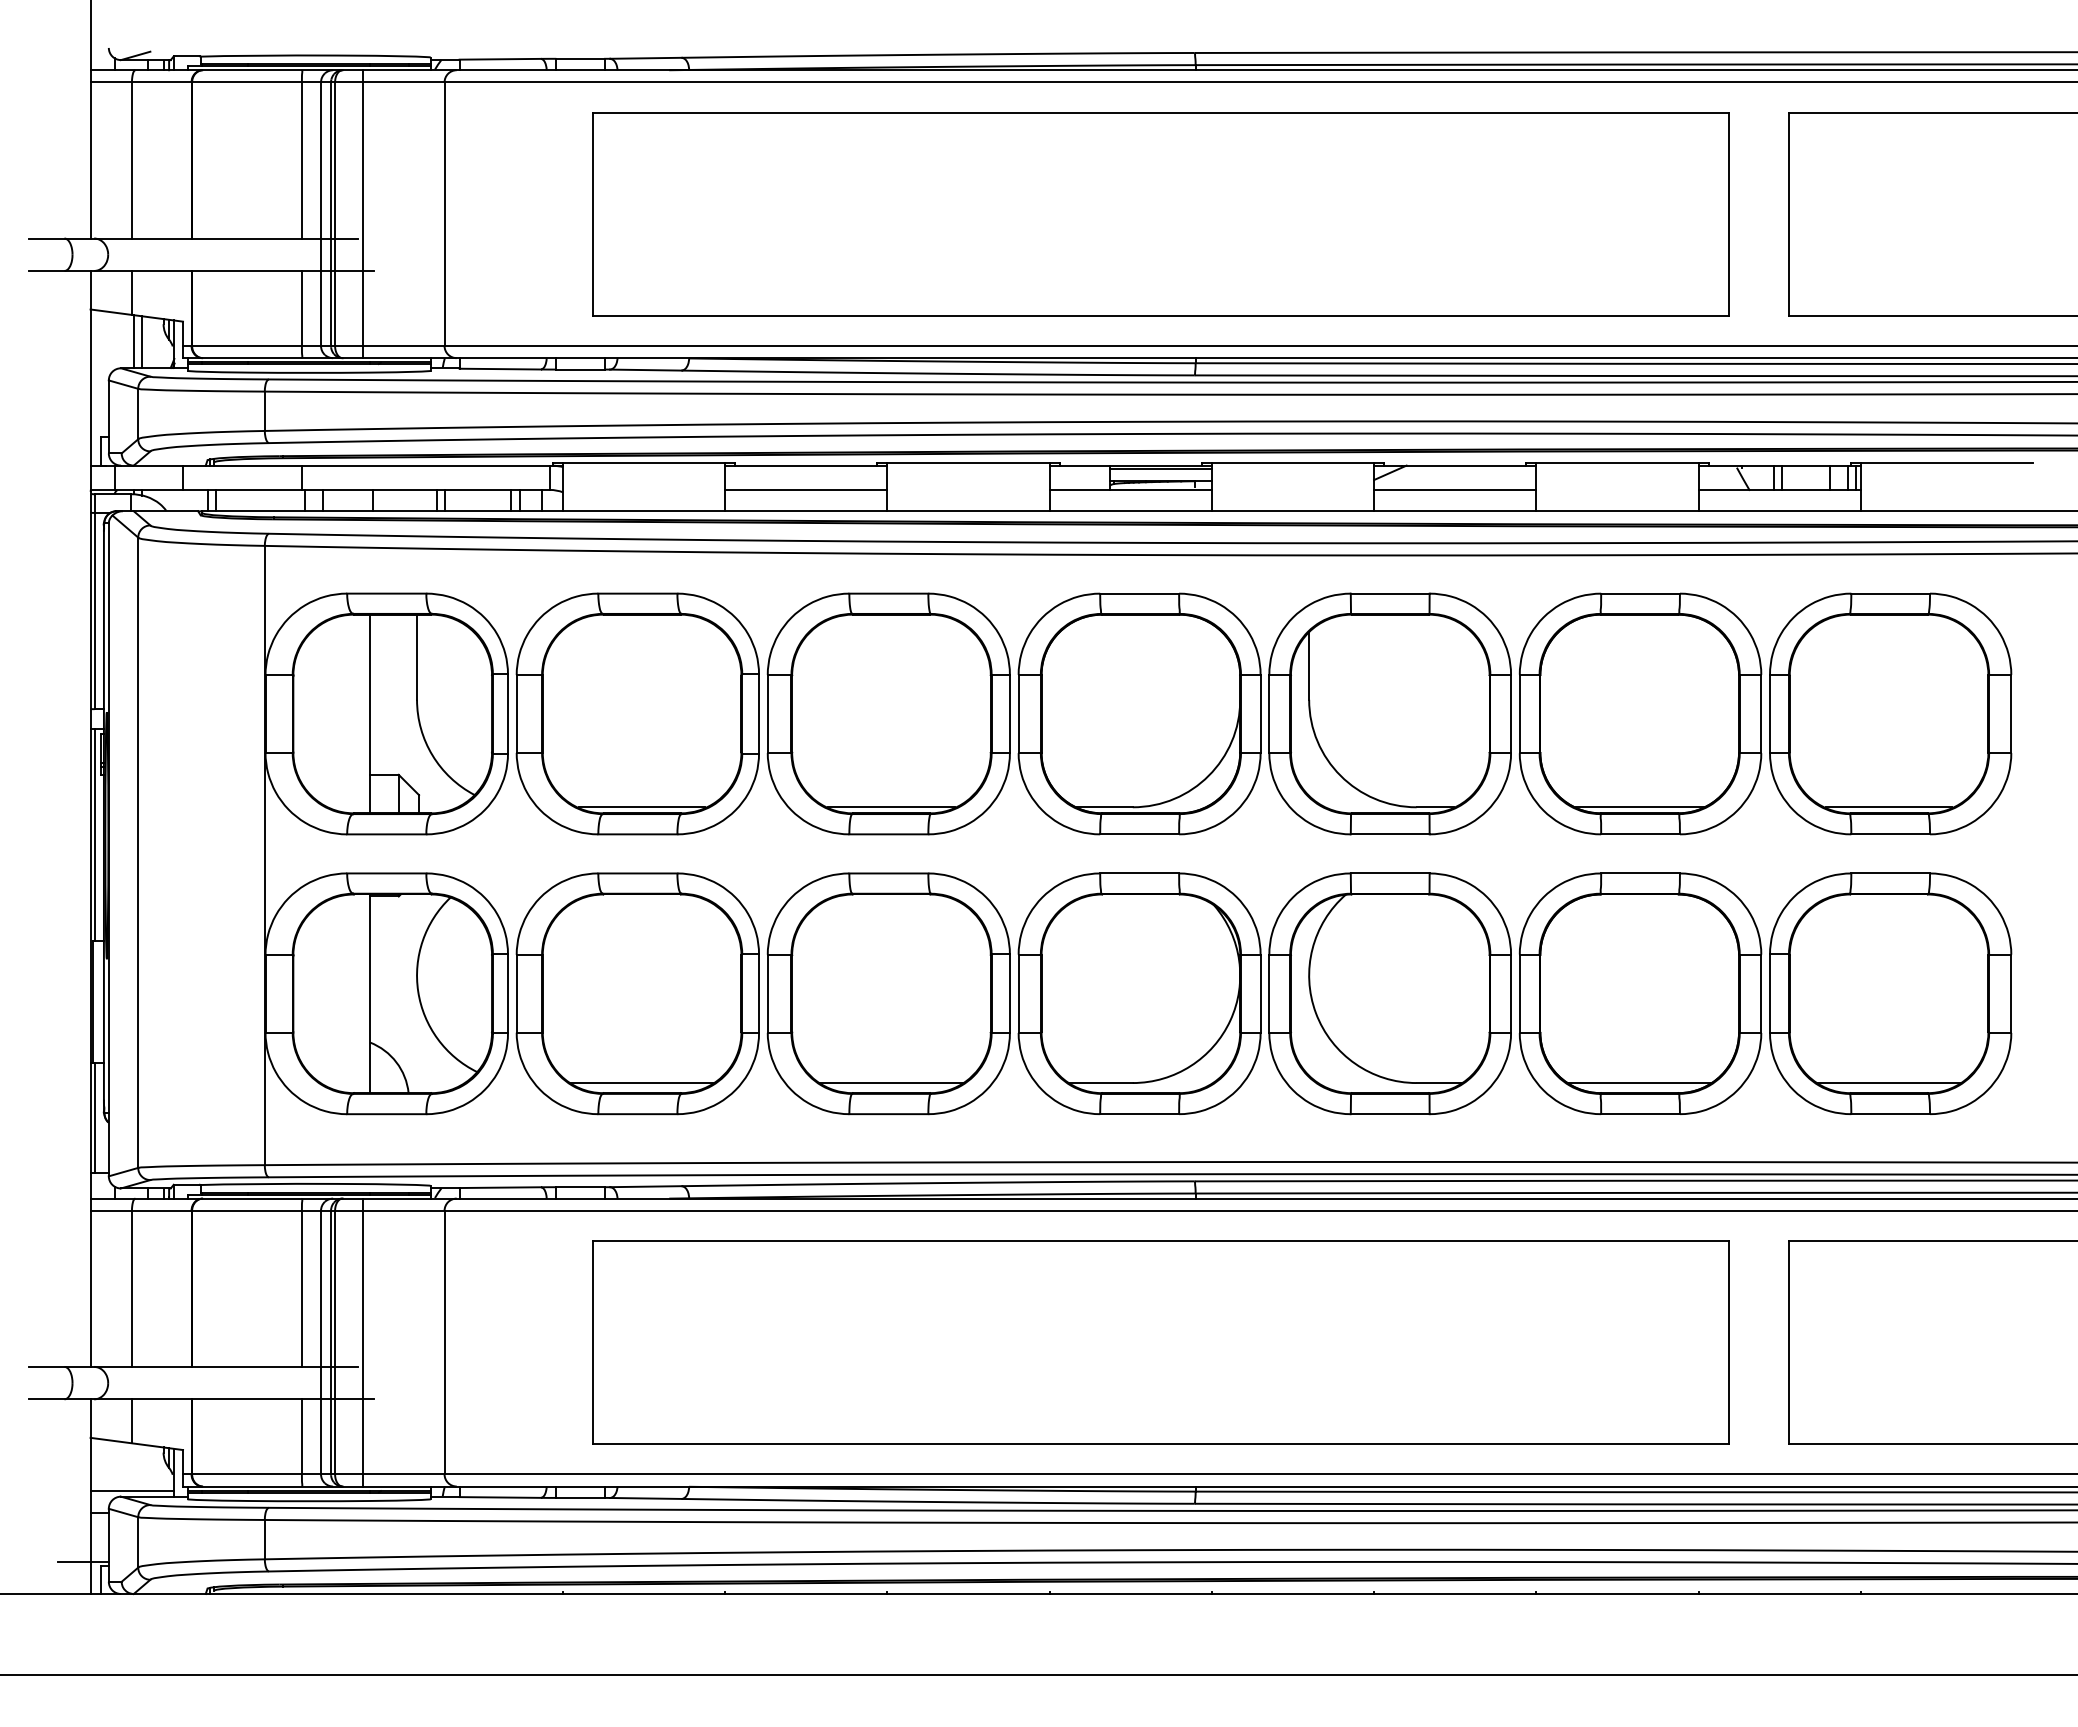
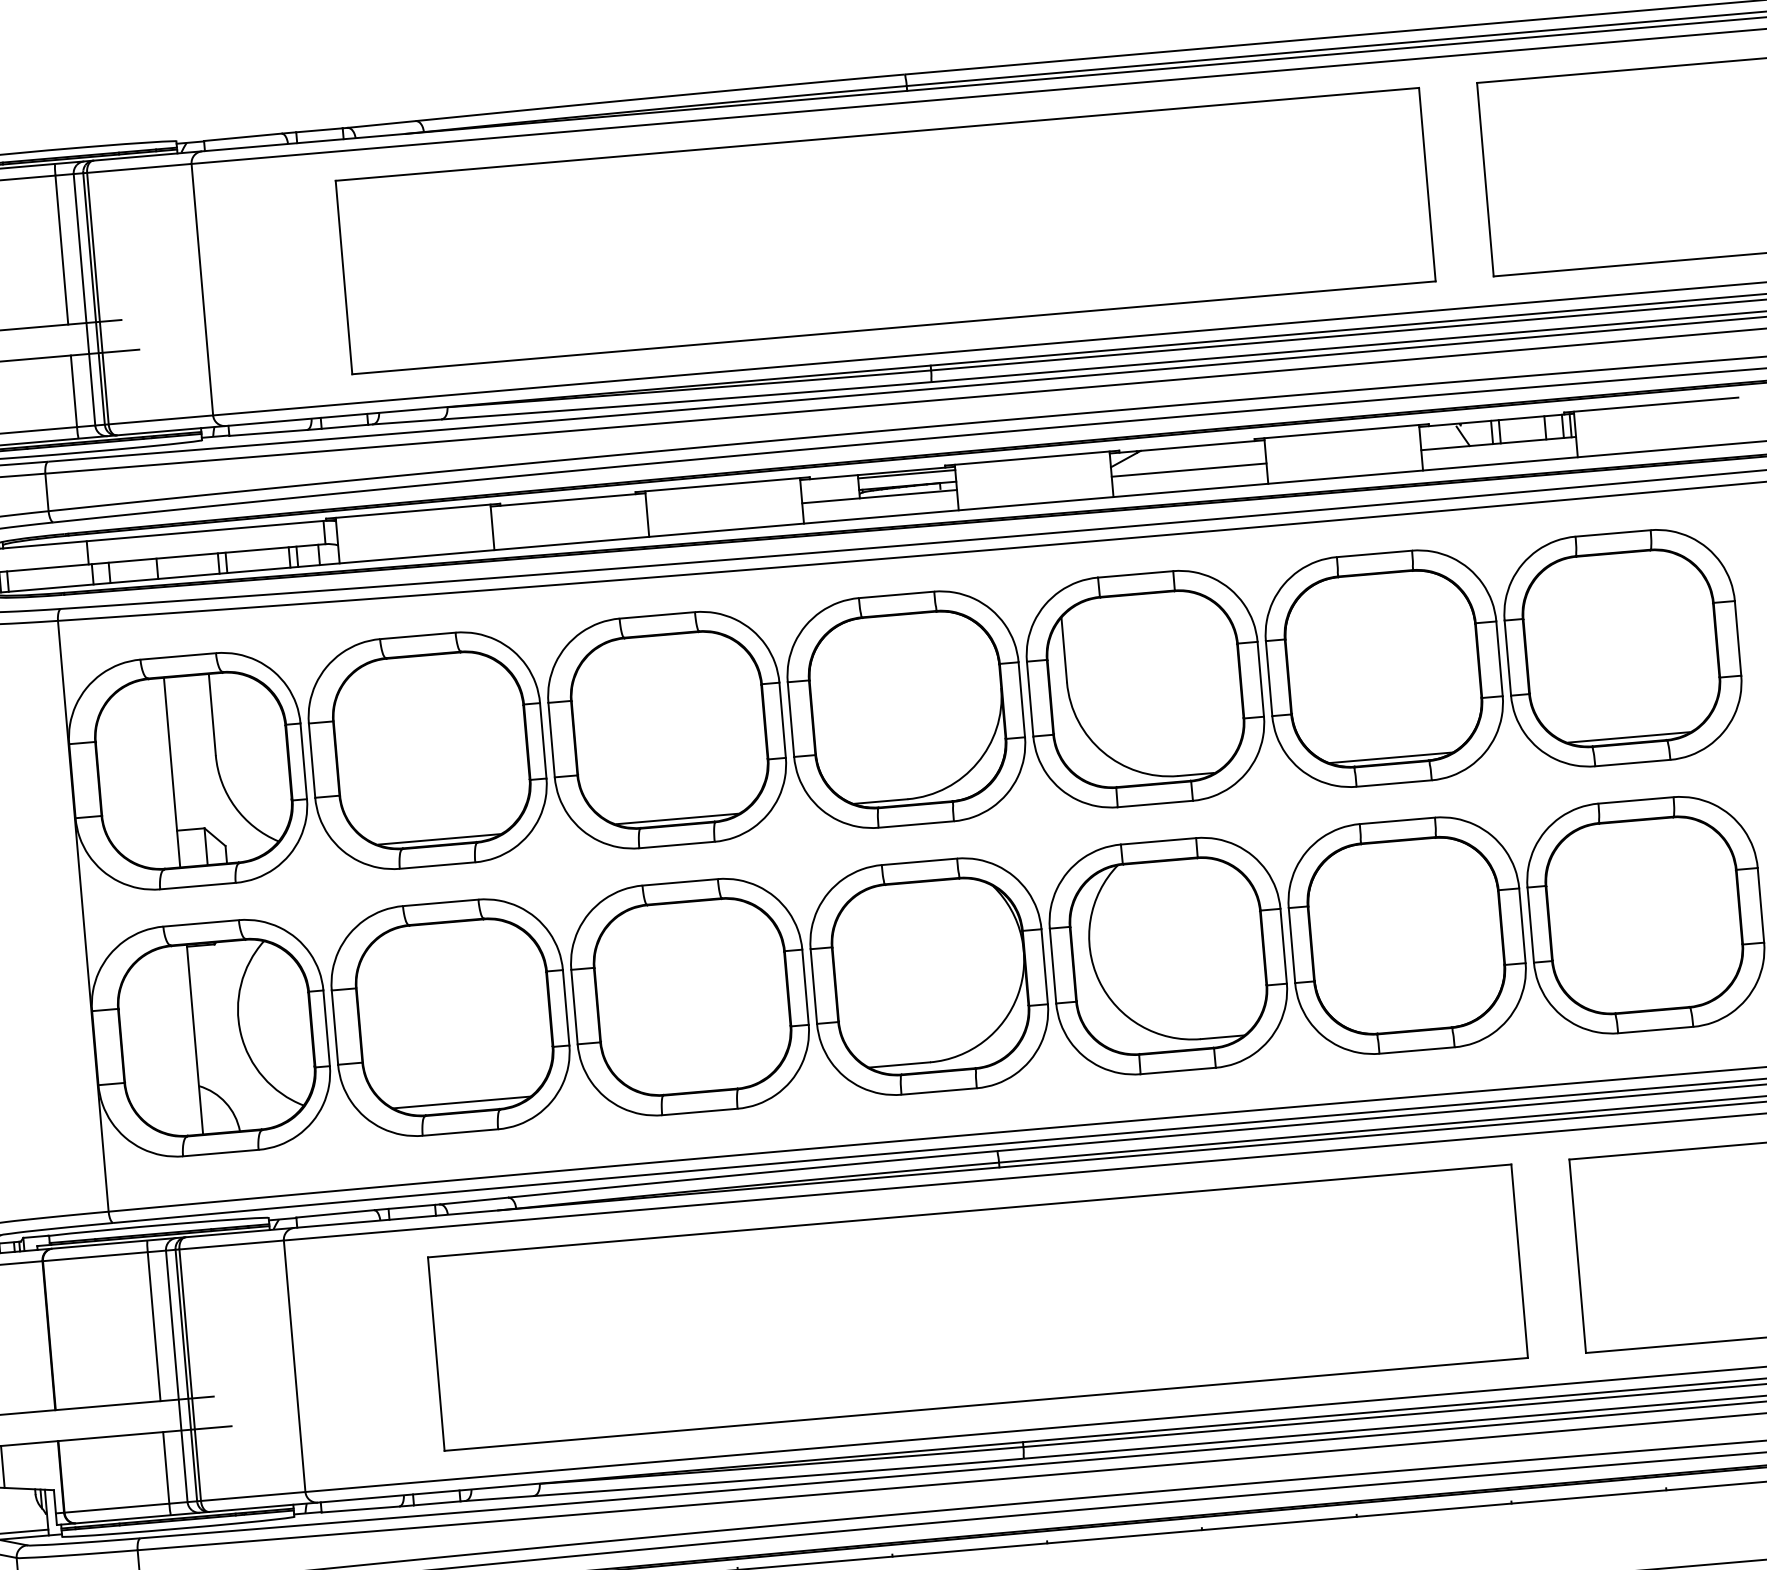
line: (363, 214) -> (125, 296), removed
line: (806, 489) -> (570, 522), removed
line: (891, 1083) -> (699, 1082), removed
line: (1639, 1083) -> (1413, 1021), removed
line: (1888, 1083) -> (1651, 1000), removed
line: (363, 1342) -> (217, 1372), removed

